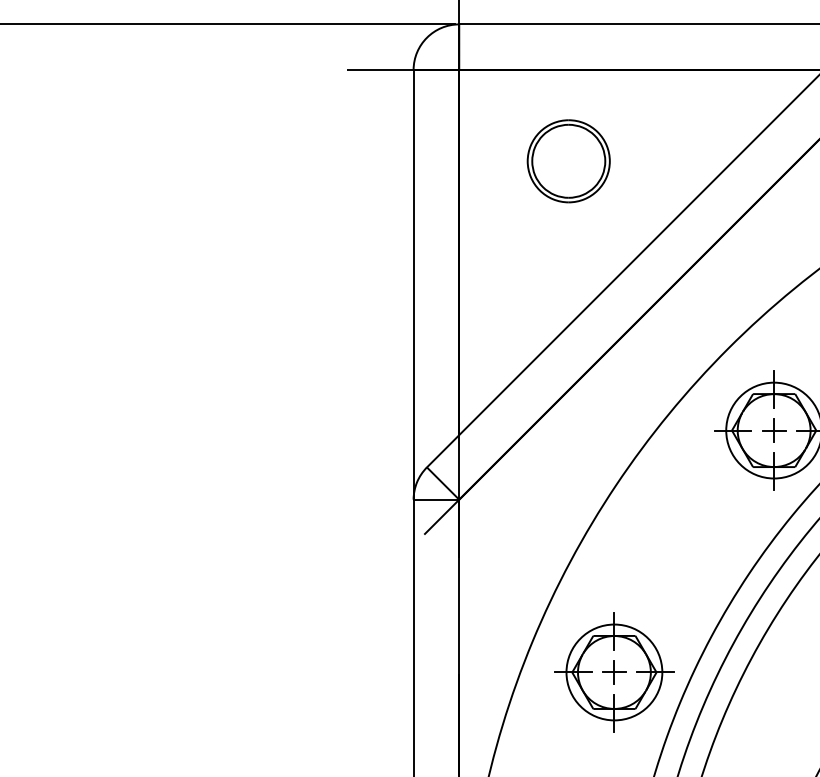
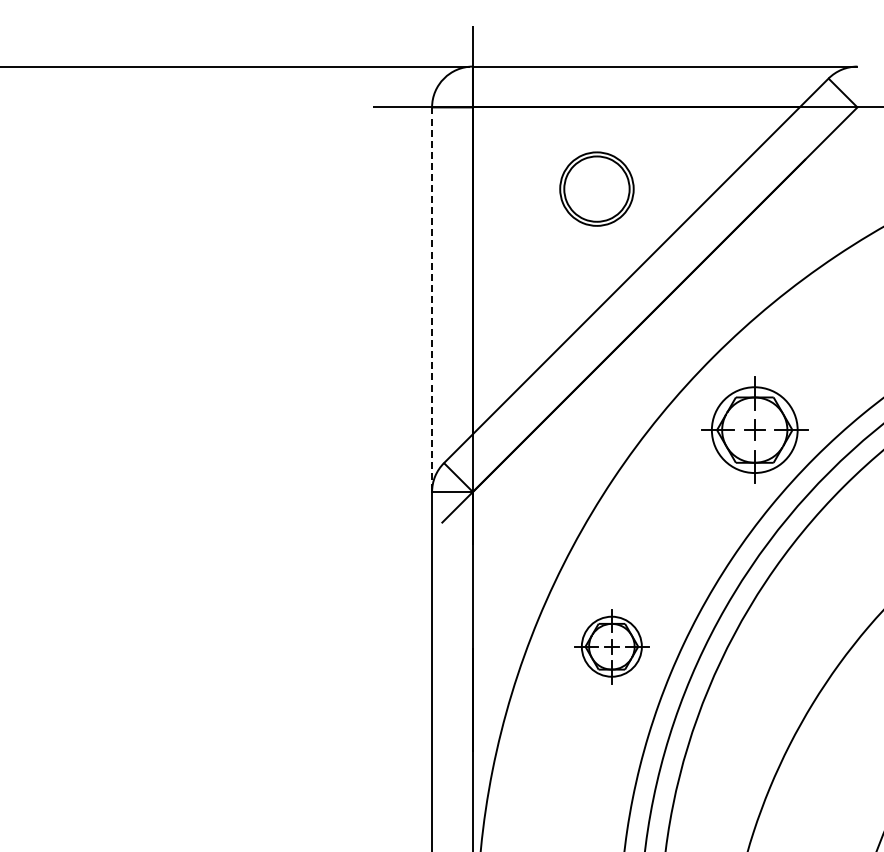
part: (568, 160) -> (596, 188), moved
line: (414, 285) -> (432, 300), solid -> dashed
part: (614, 672) -> (611, 646), size x0.7

